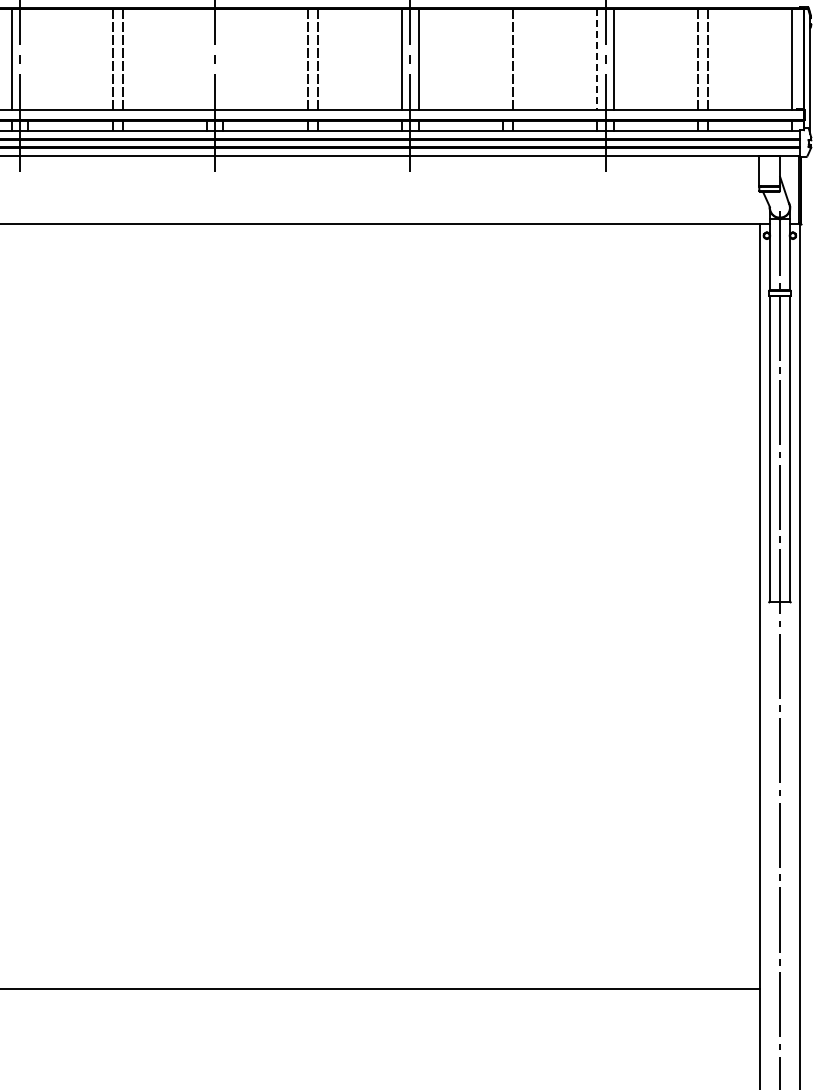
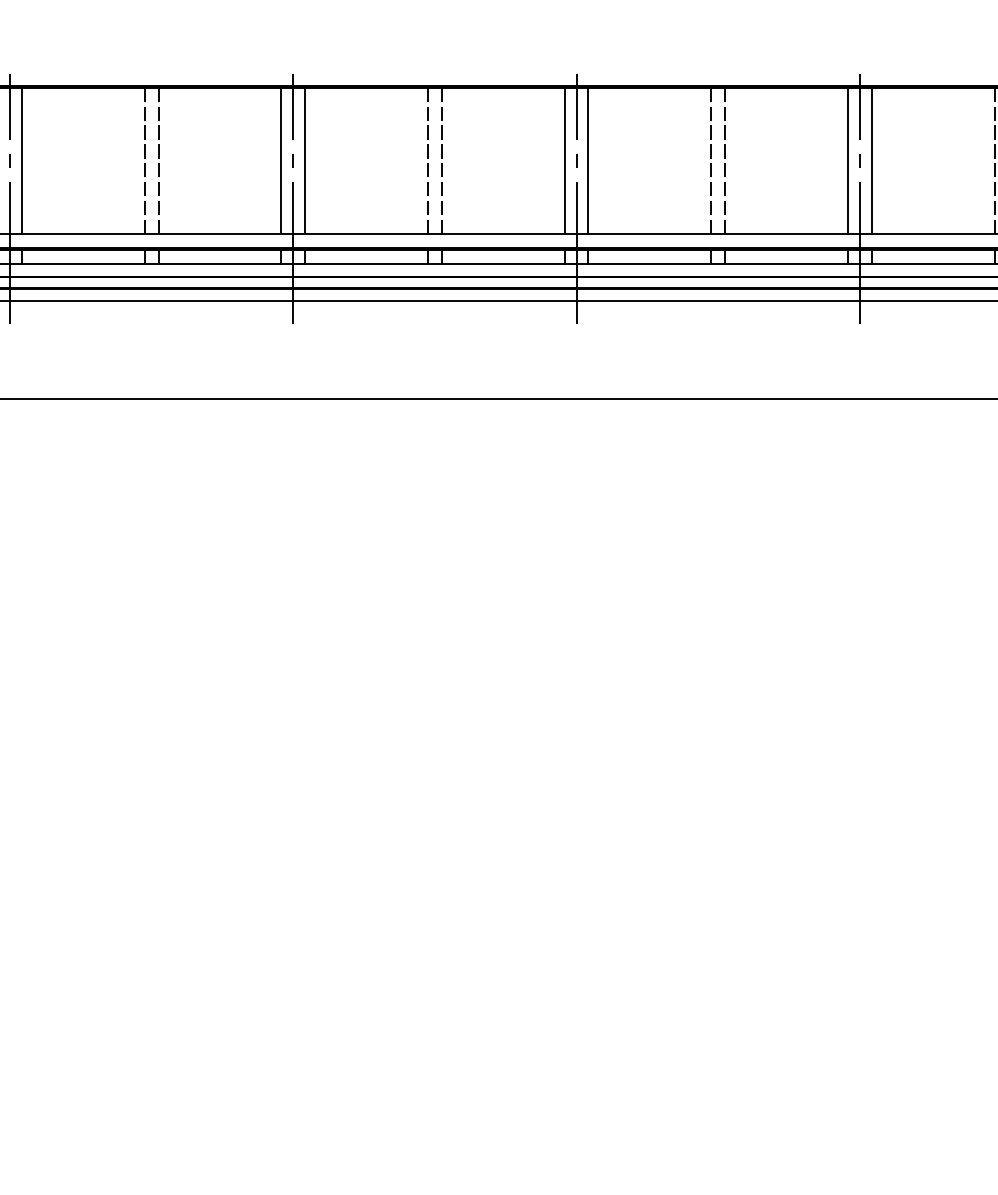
line: (28, 59) -> (21, 160), added
line: (207, 59) -> (281, 160), added
line: (223, 59) -> (305, 160), added
line: (503, 59) -> (711, 160), added
line: (597, 60) -> (848, 162), dashed -> solid

